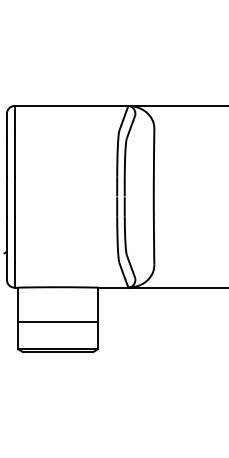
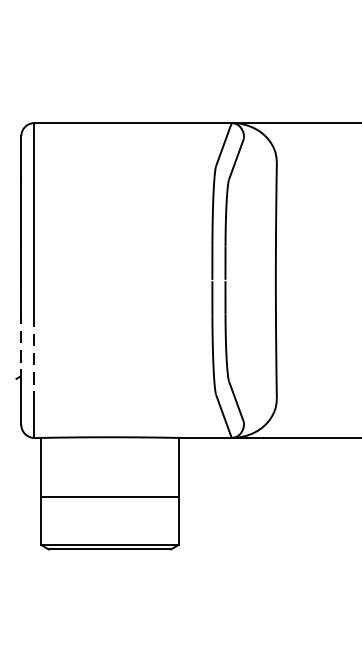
line: (6, 235) -> (20, 347), solid -> dashed
line: (14, 239) -> (34, 354), solid -> dashed

